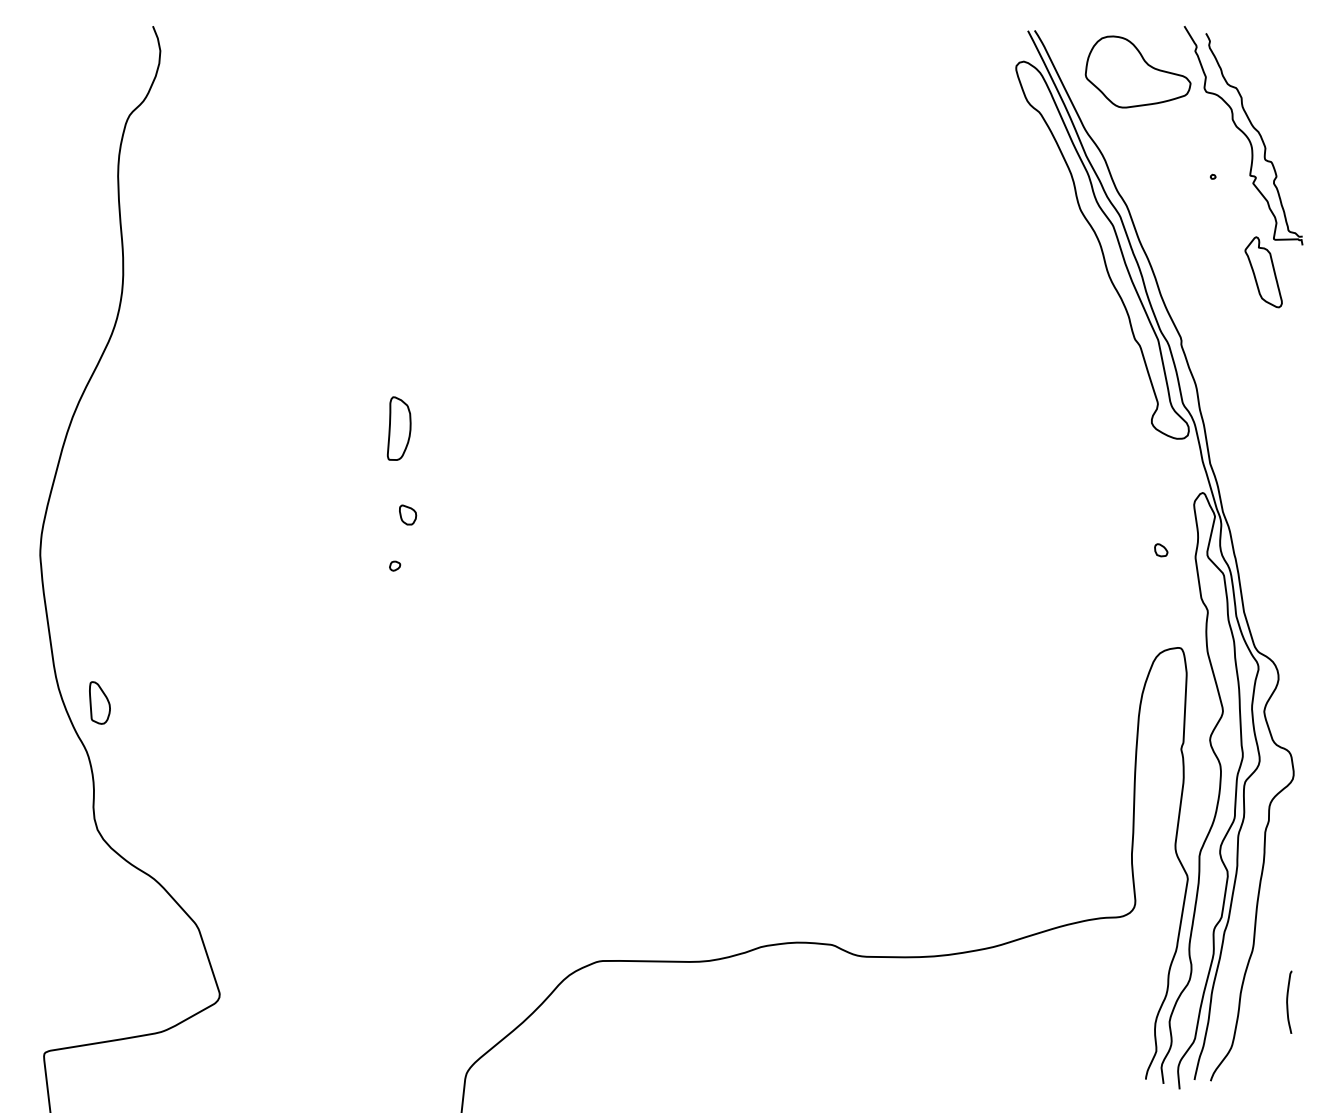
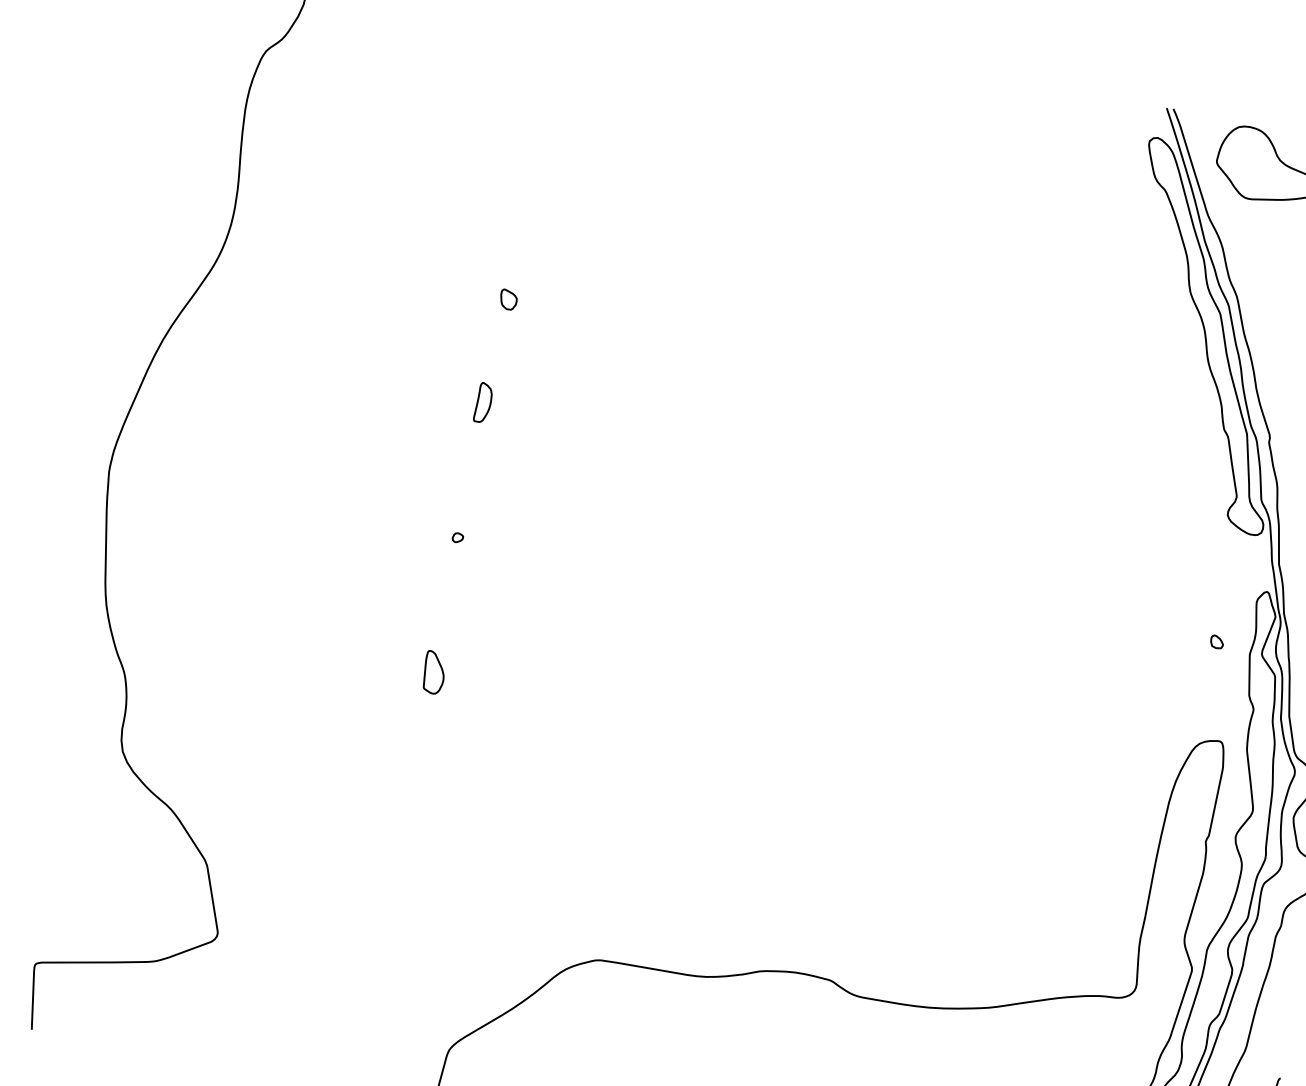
part: (399, 428) -> (483, 402), size x0.62
part: (408, 514) -> (509, 299), moved
part: (99, 702) -> (434, 672), moved

